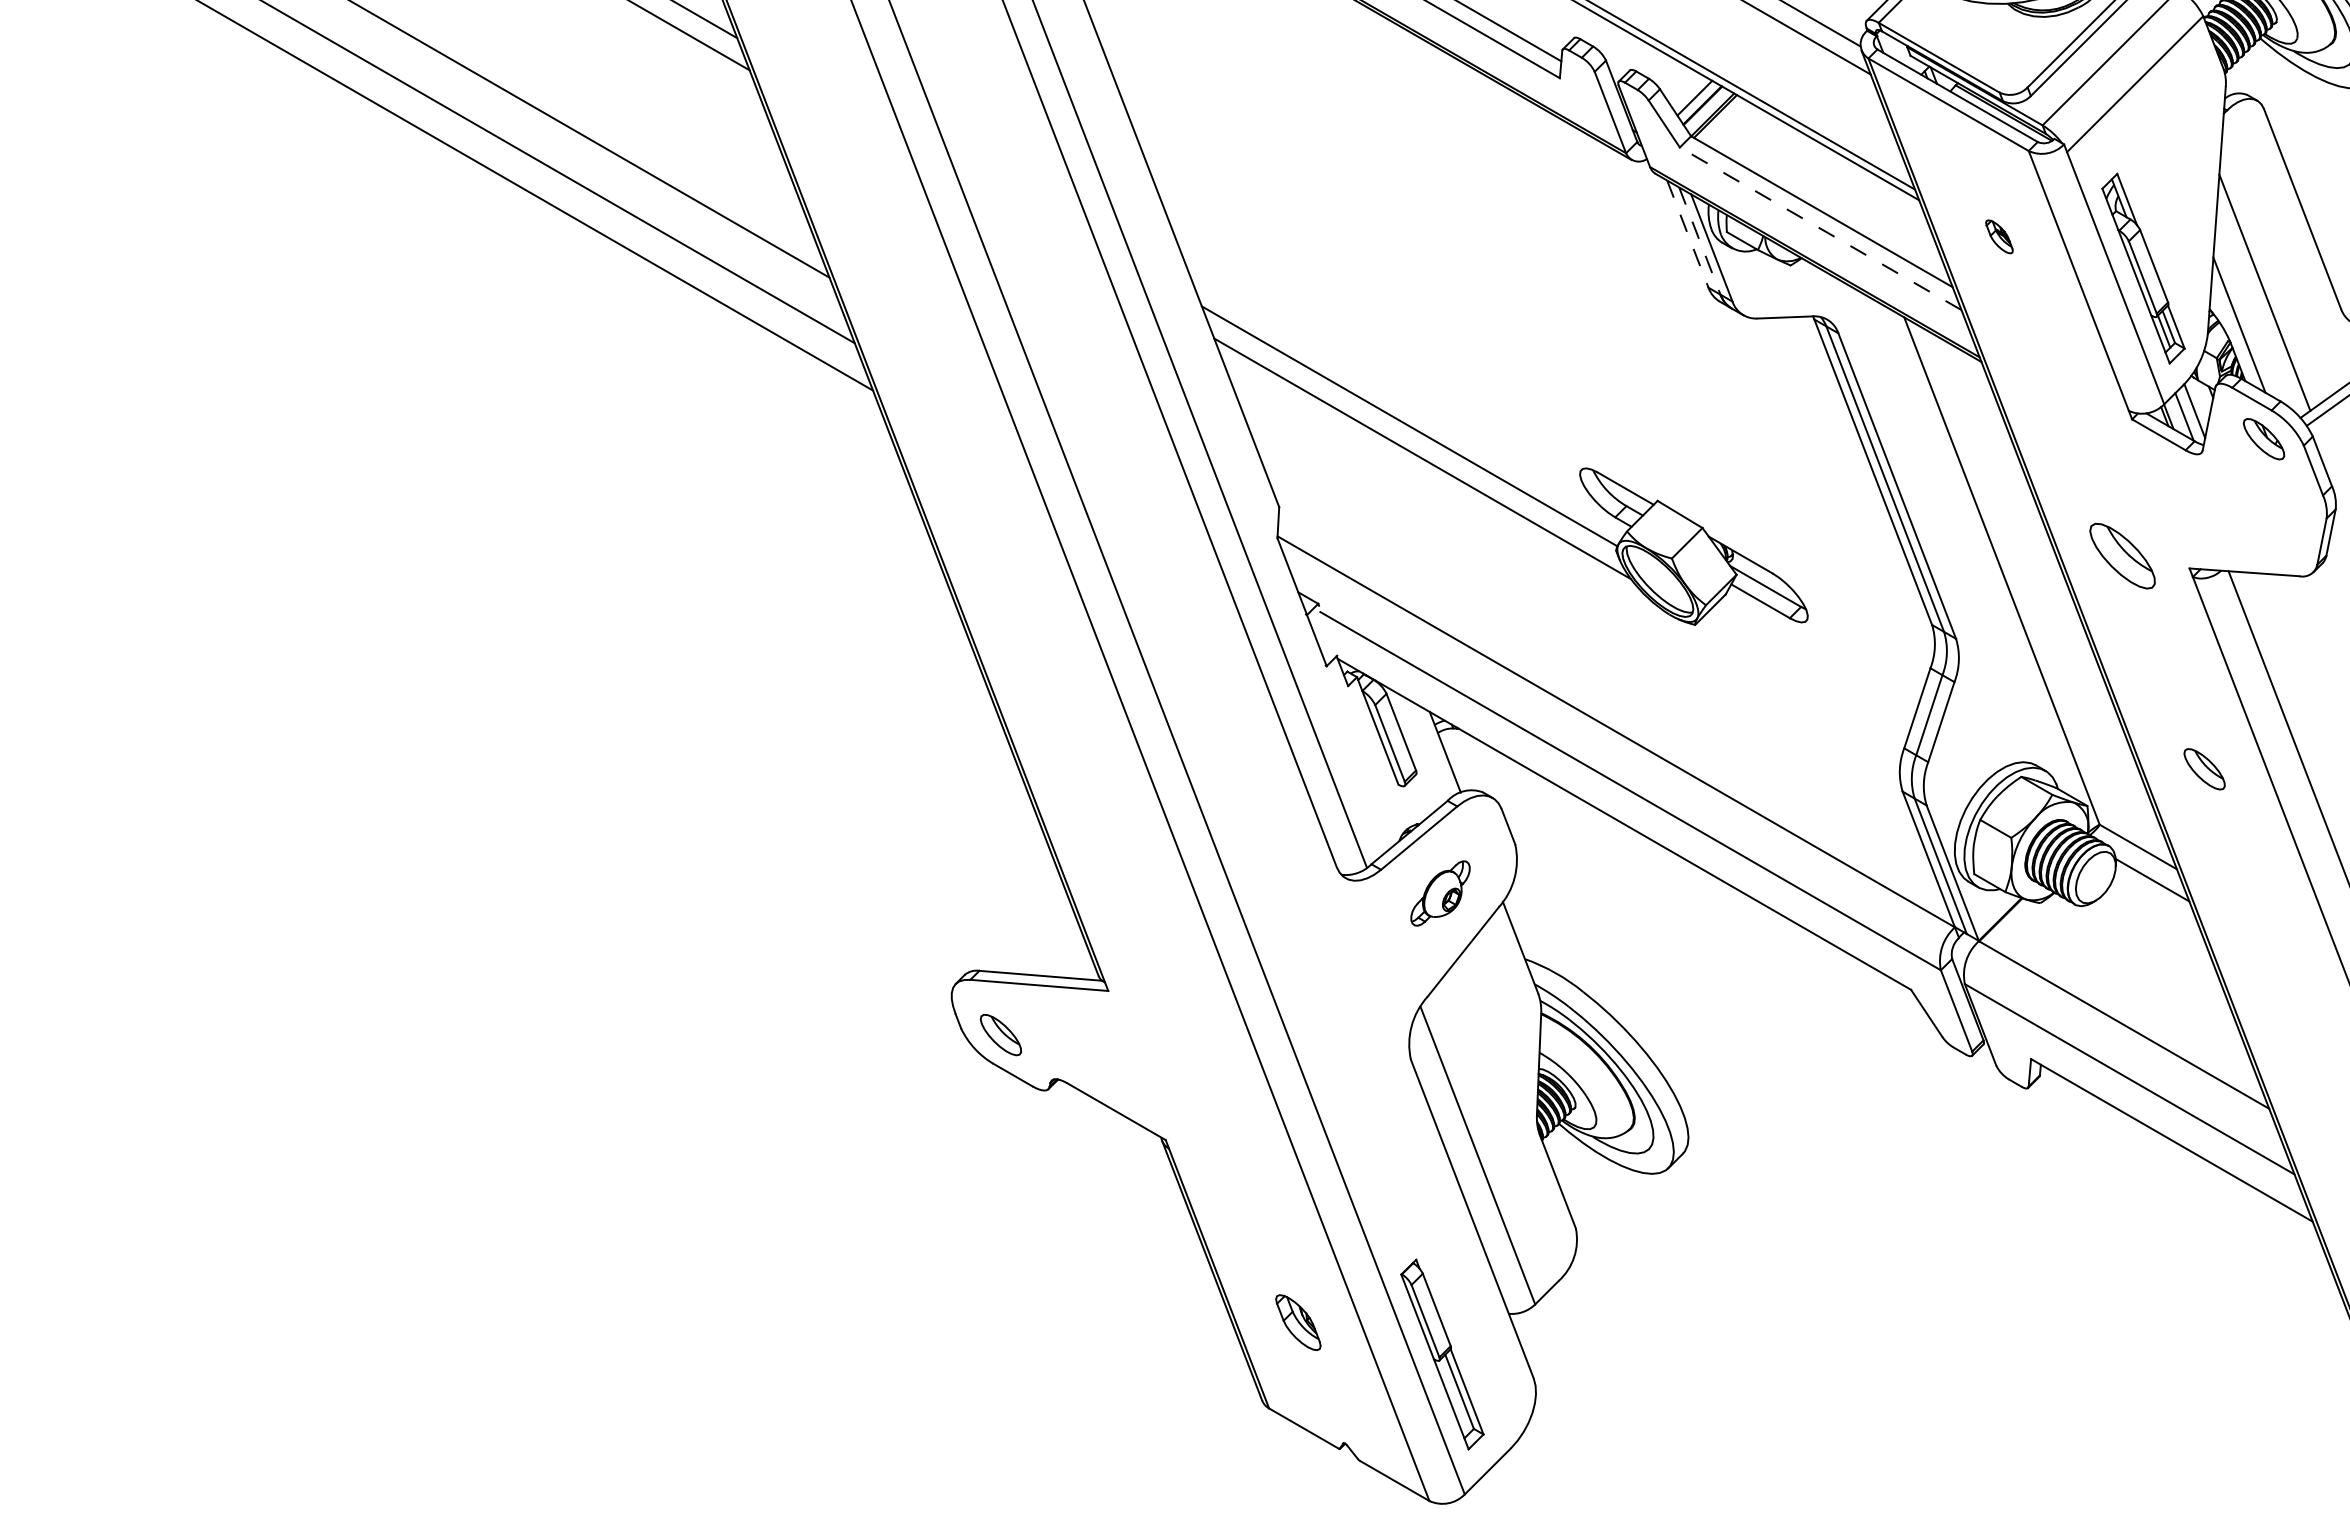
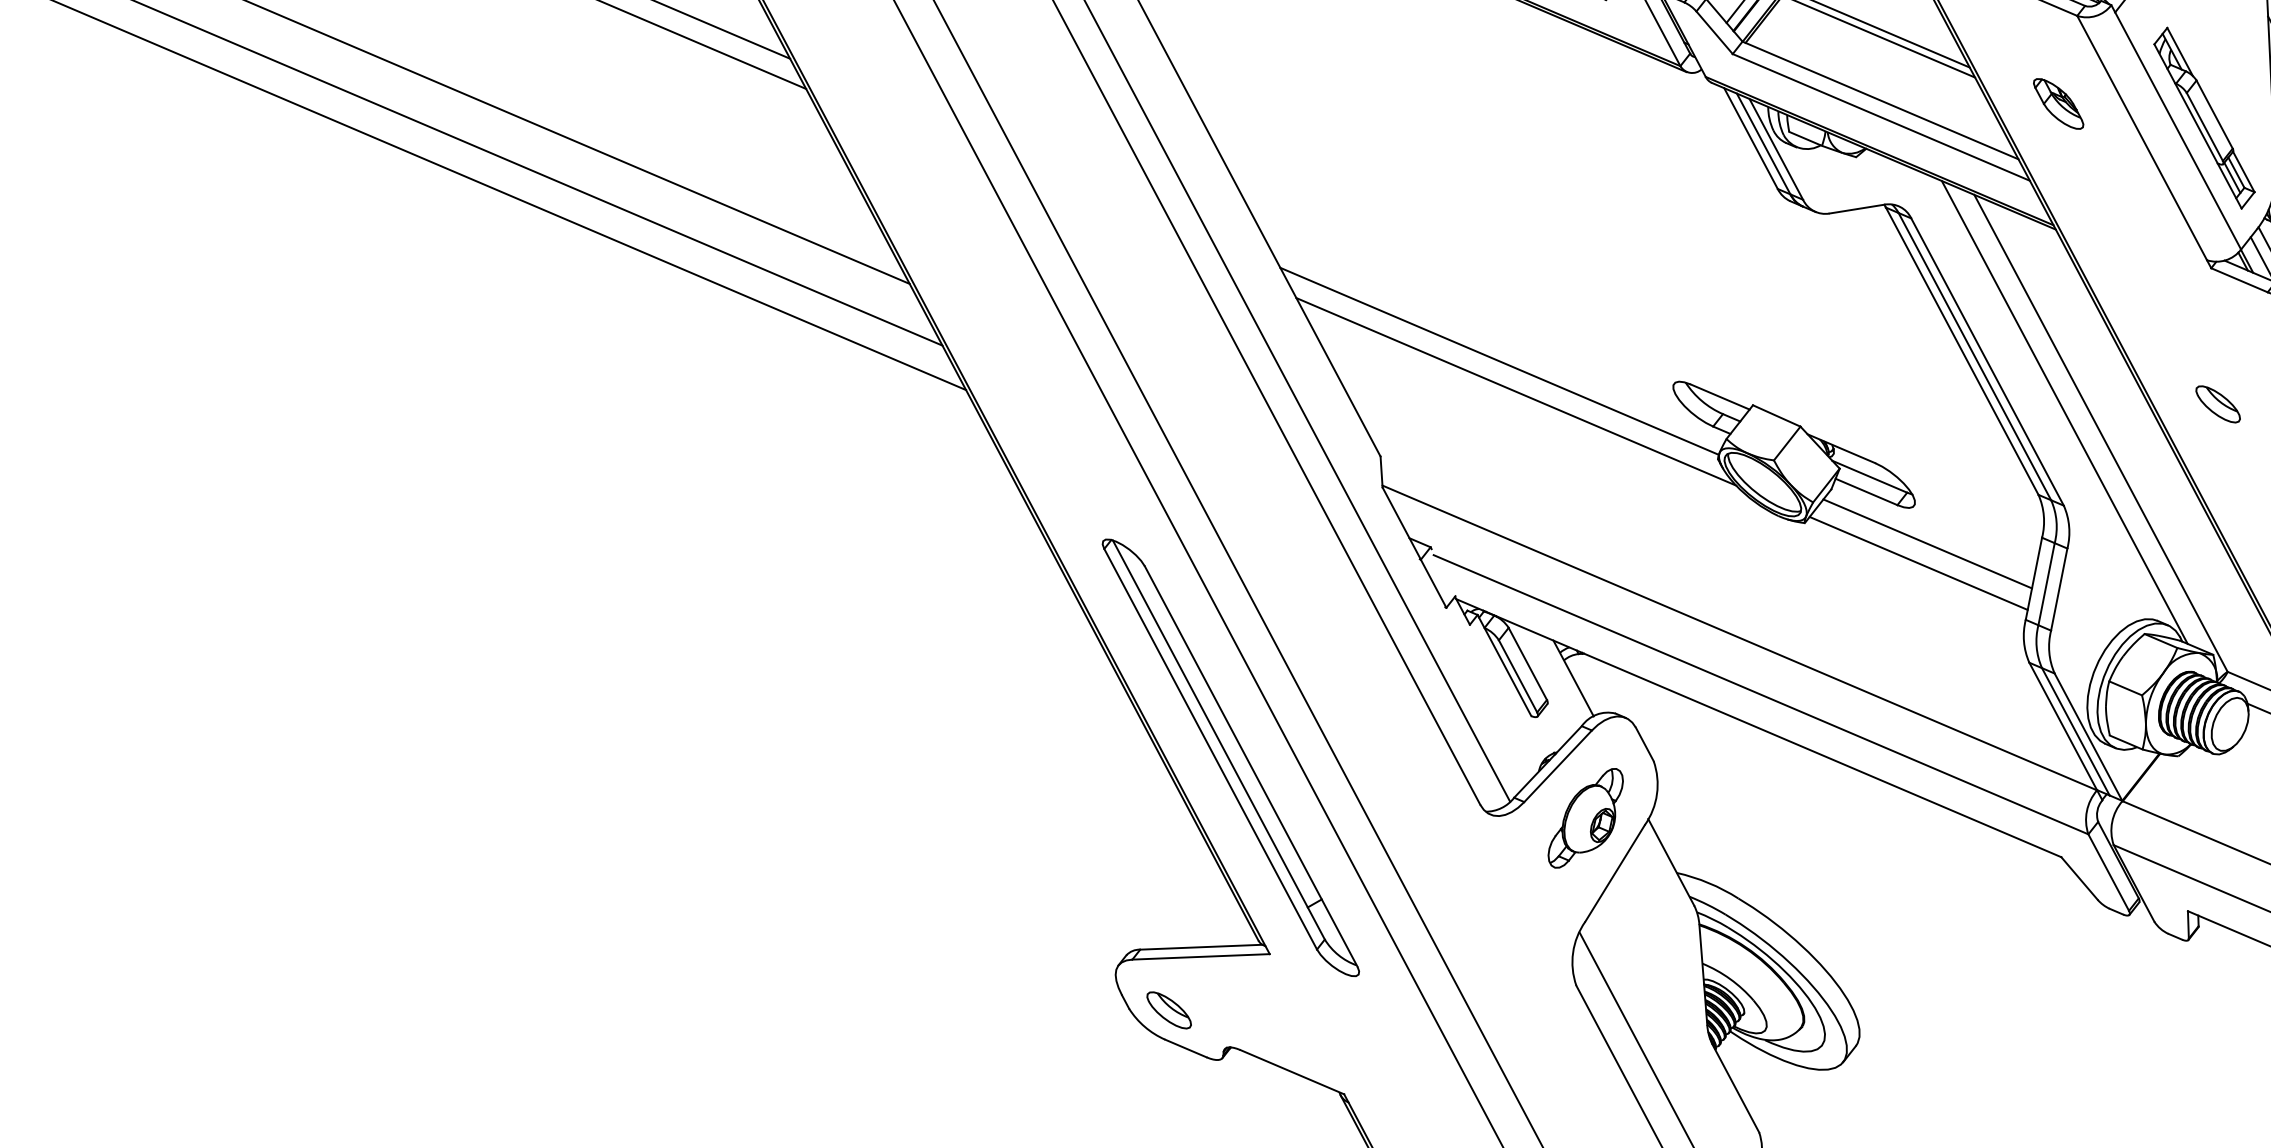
line: (1820, 228) -> (1881, 117), dashed -> solid
line: (1688, 234) -> (1751, 138), dashed -> solid
part: (1999, 236) -> (2058, 103), size x1.67
line: (1700, 241) -> (1764, 144), dashed -> solid
line: (1968, 545) -> (2064, 412), added
part: (2122, 556) -> (2218, 404), size x0.62
line: (1815, 660) -> (1927, 543), added
line: (1803, 678) -> (1918, 562), added
part: (1093, 790) -> (1231, 758), added
part: (1440, 893) -> (1585, 818), size x1.43

